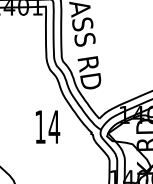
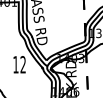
text: (54, 126) -> (23, 64), 14 -> 12

